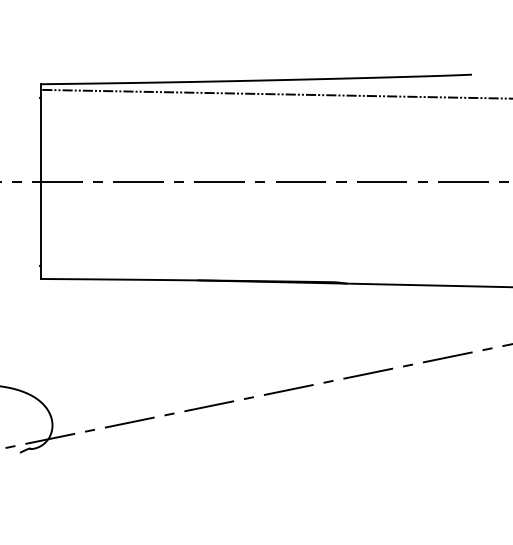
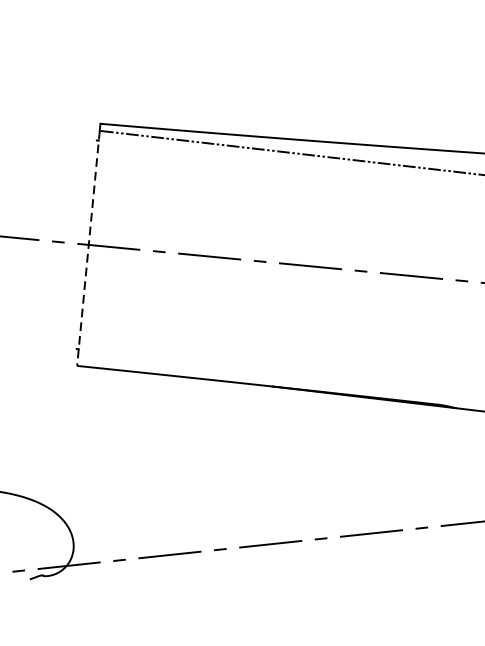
line: (41, 184) -> (88, 248), solid -> dashed

